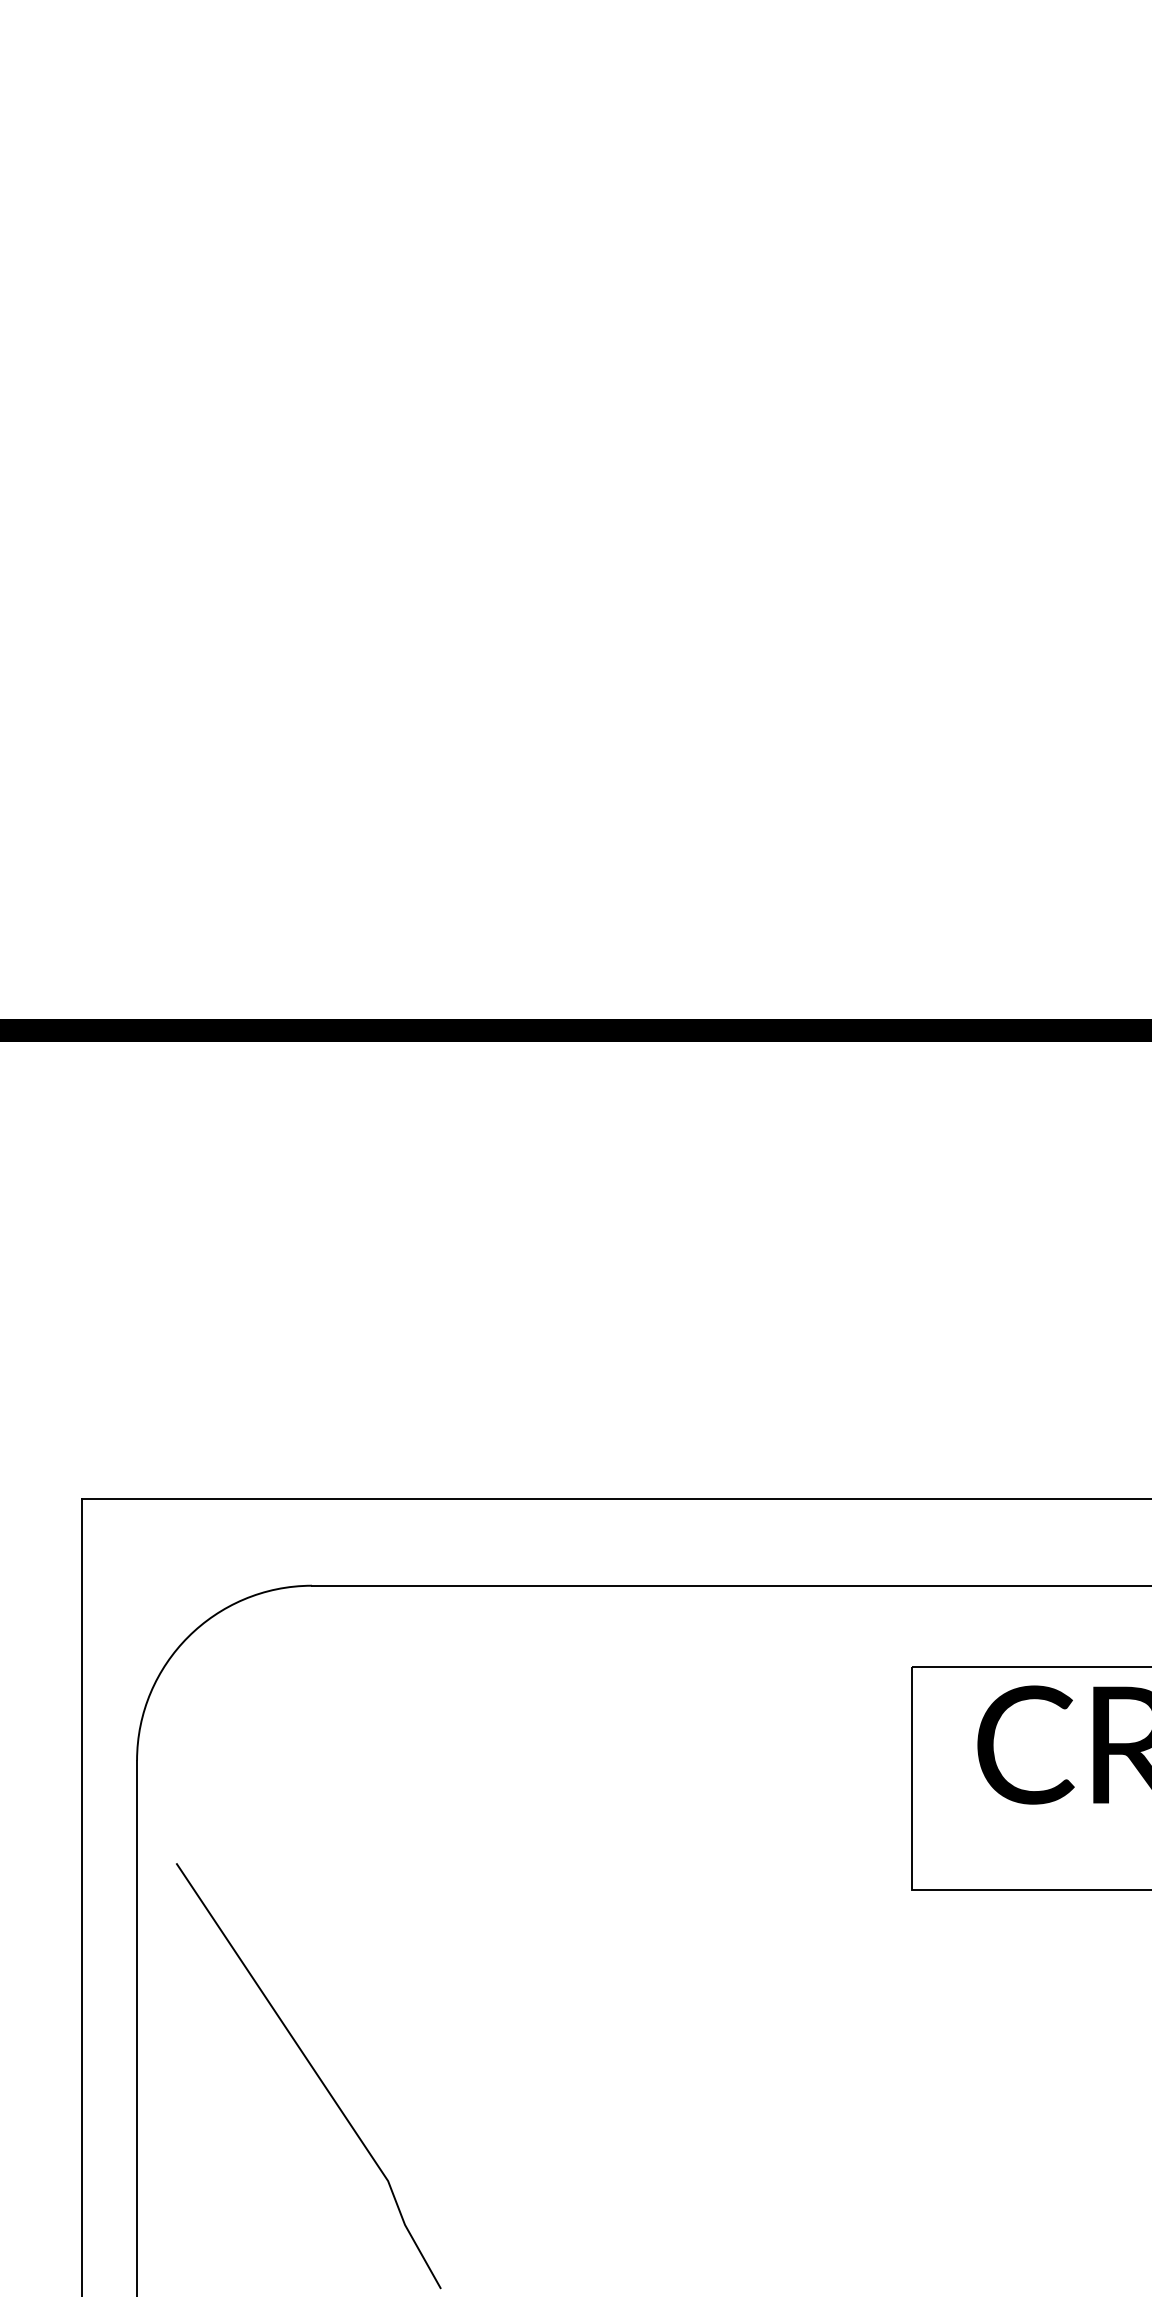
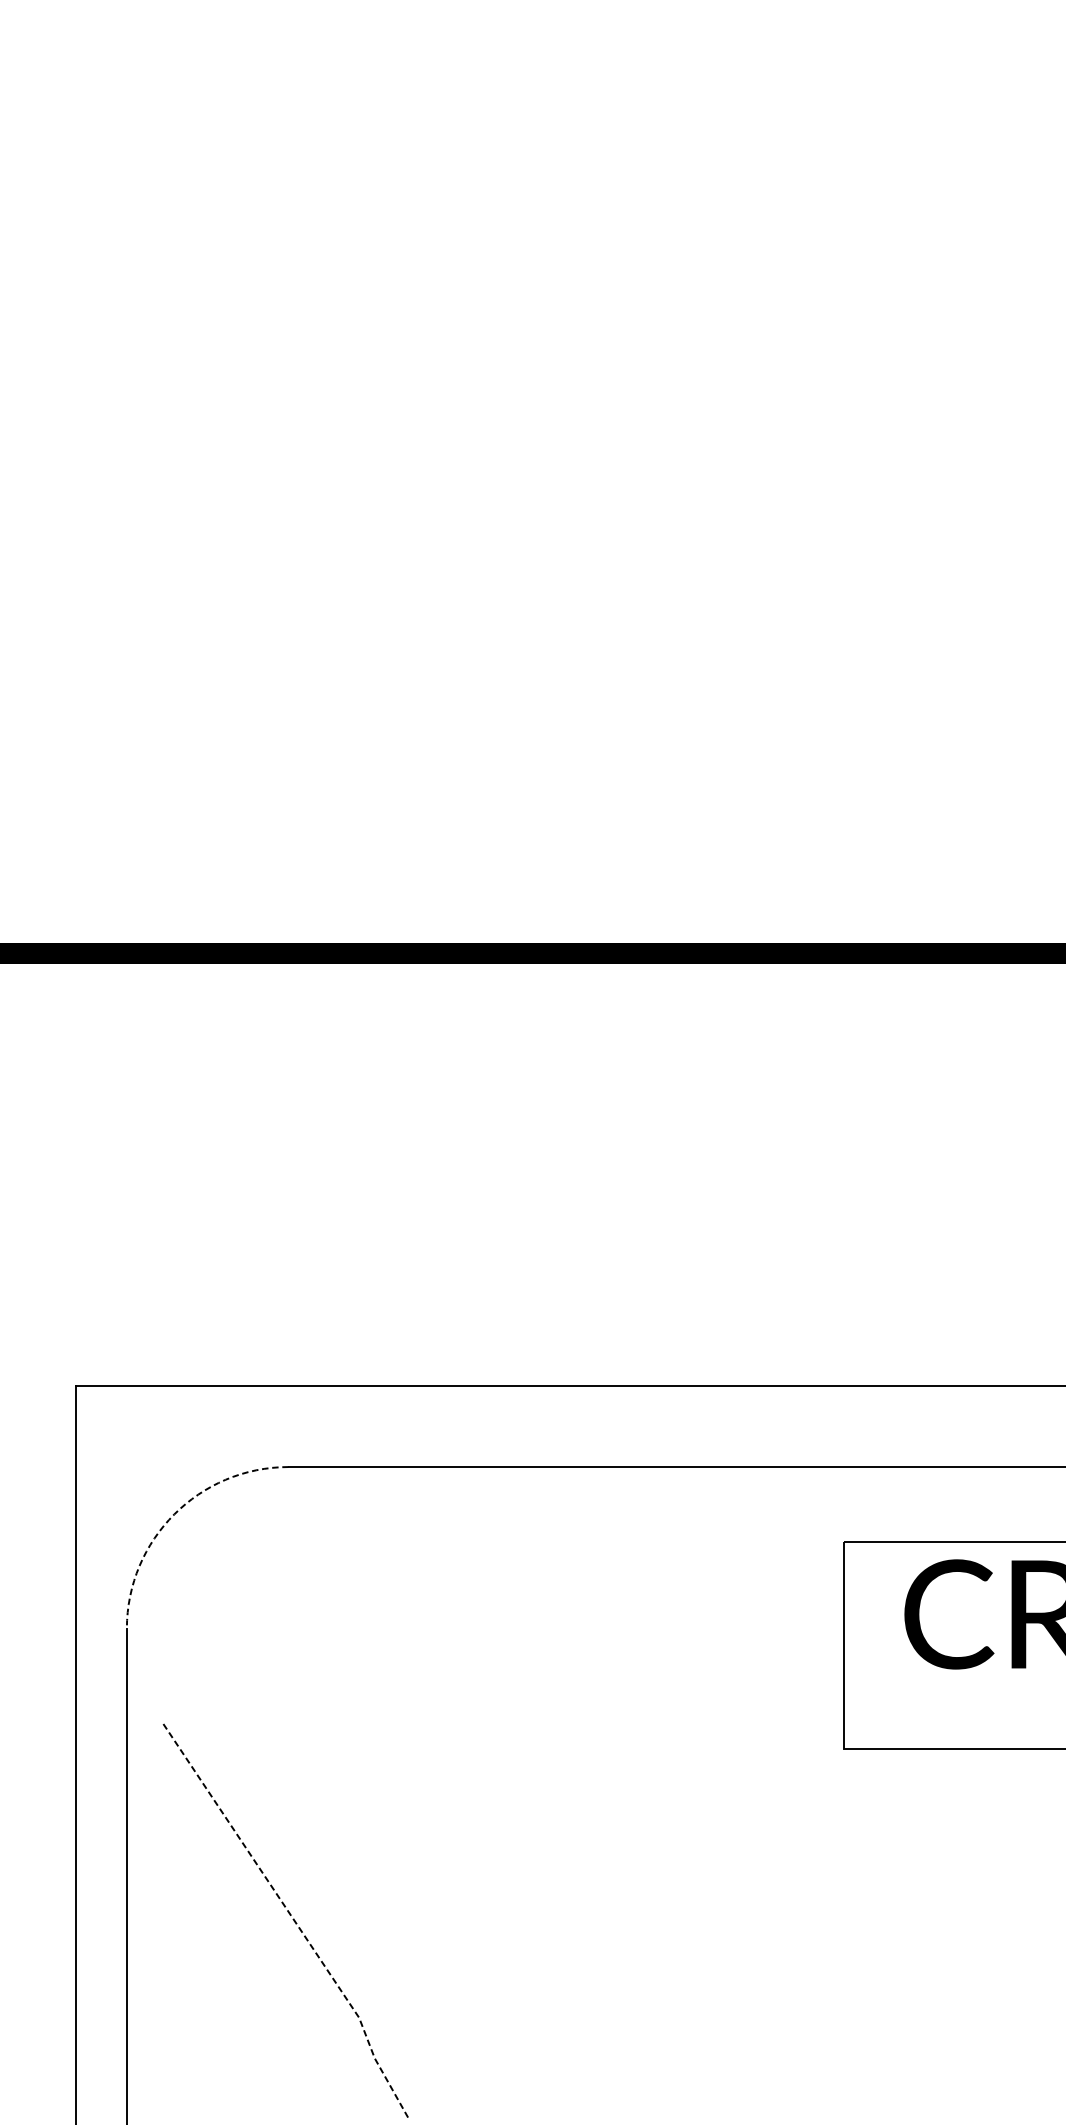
arc: (188, 1636) -> (174, 1513), solid -> dashed
line: (316, 2073) -> (292, 1918), solid -> dashed

